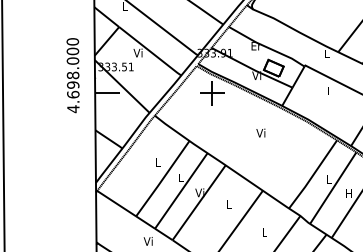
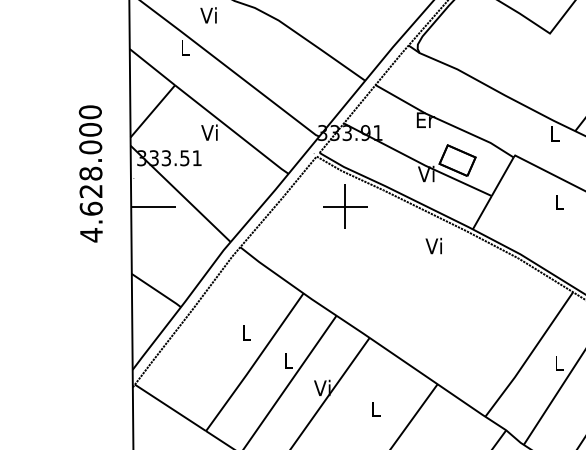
text: (73, 84) -> (91, 190), 4.698.000 -> 4.628.000
text: (260, 132) -> (433, 245), moved

